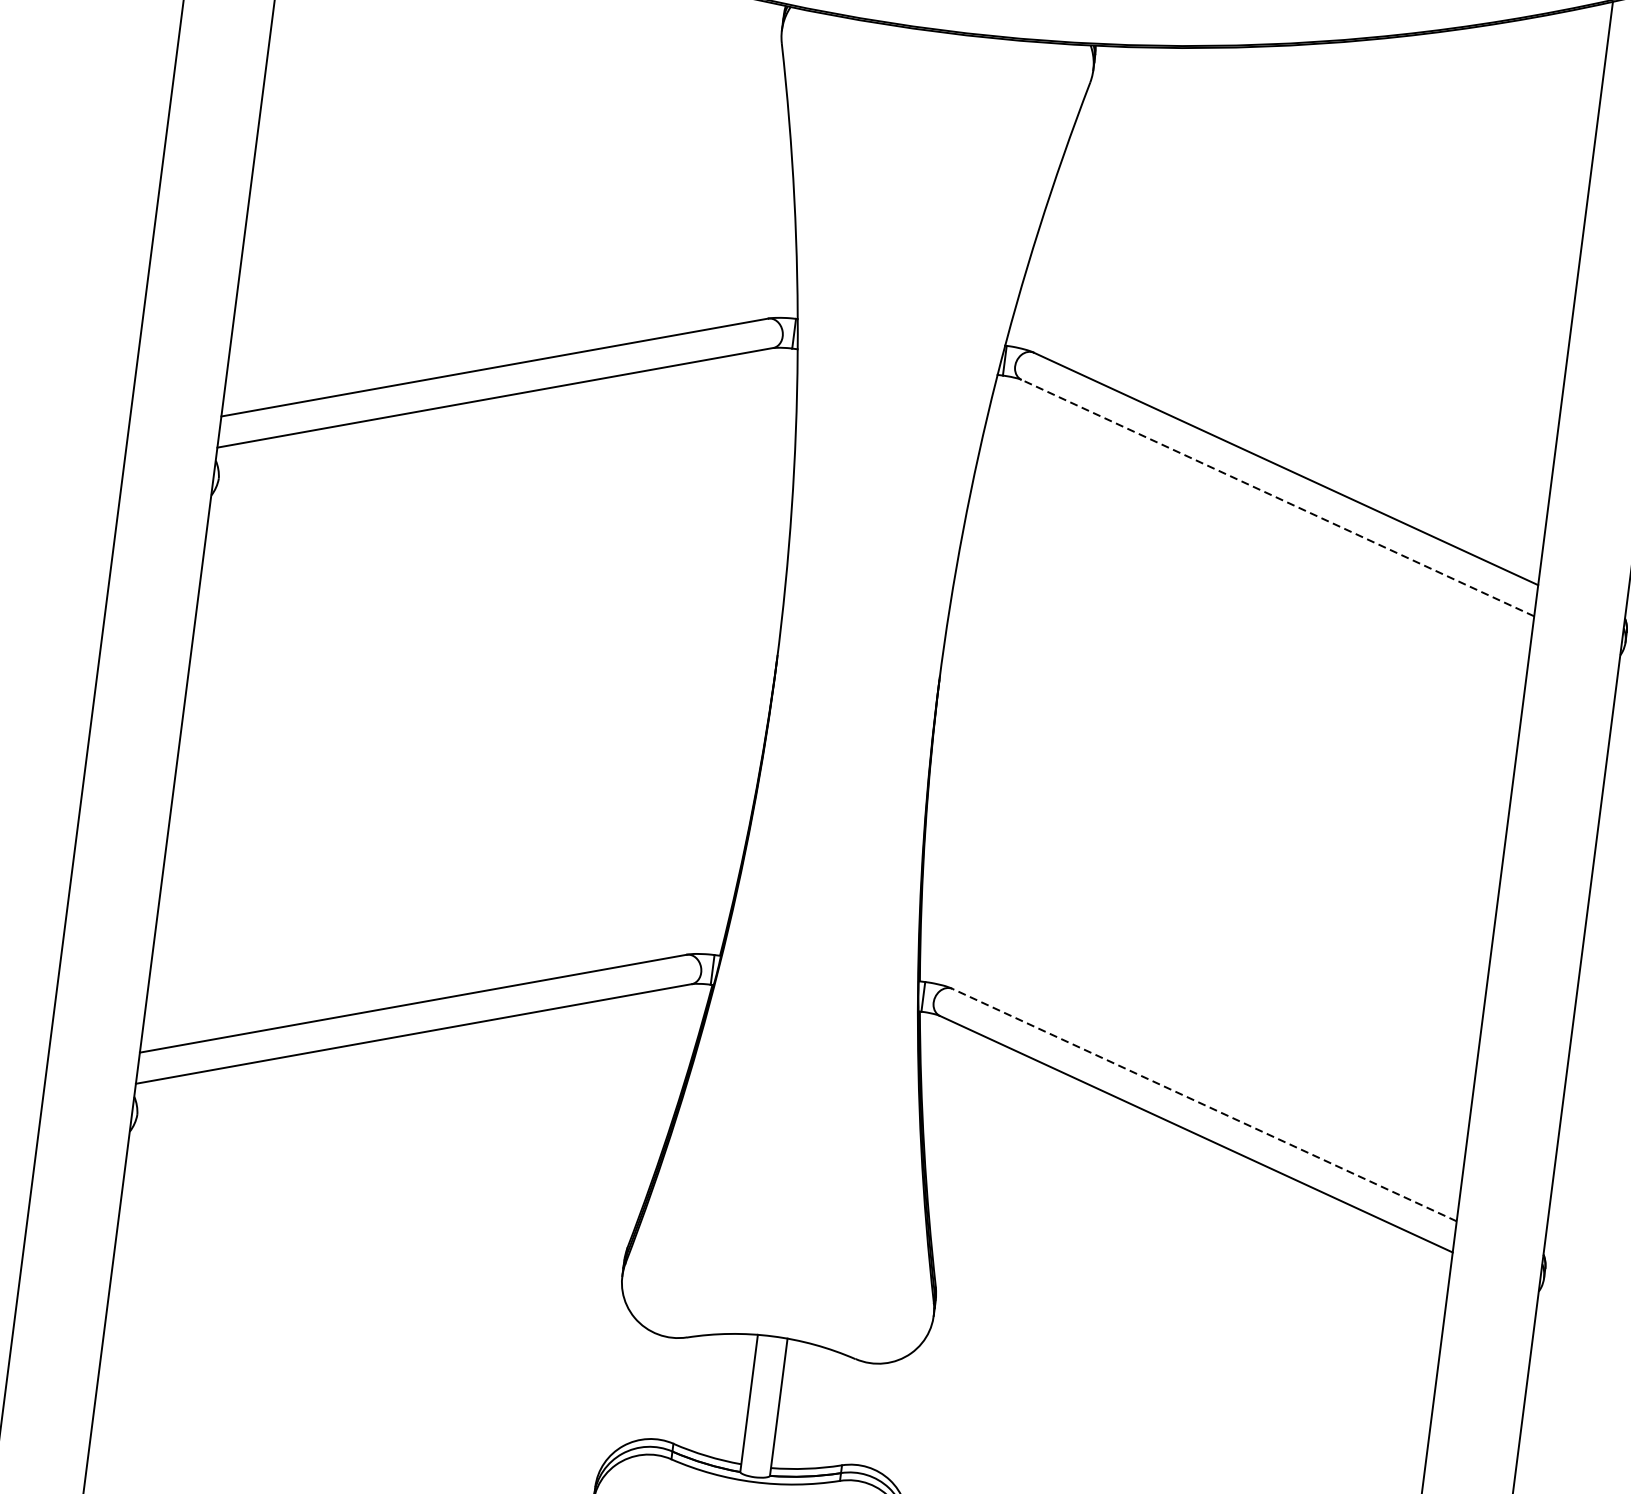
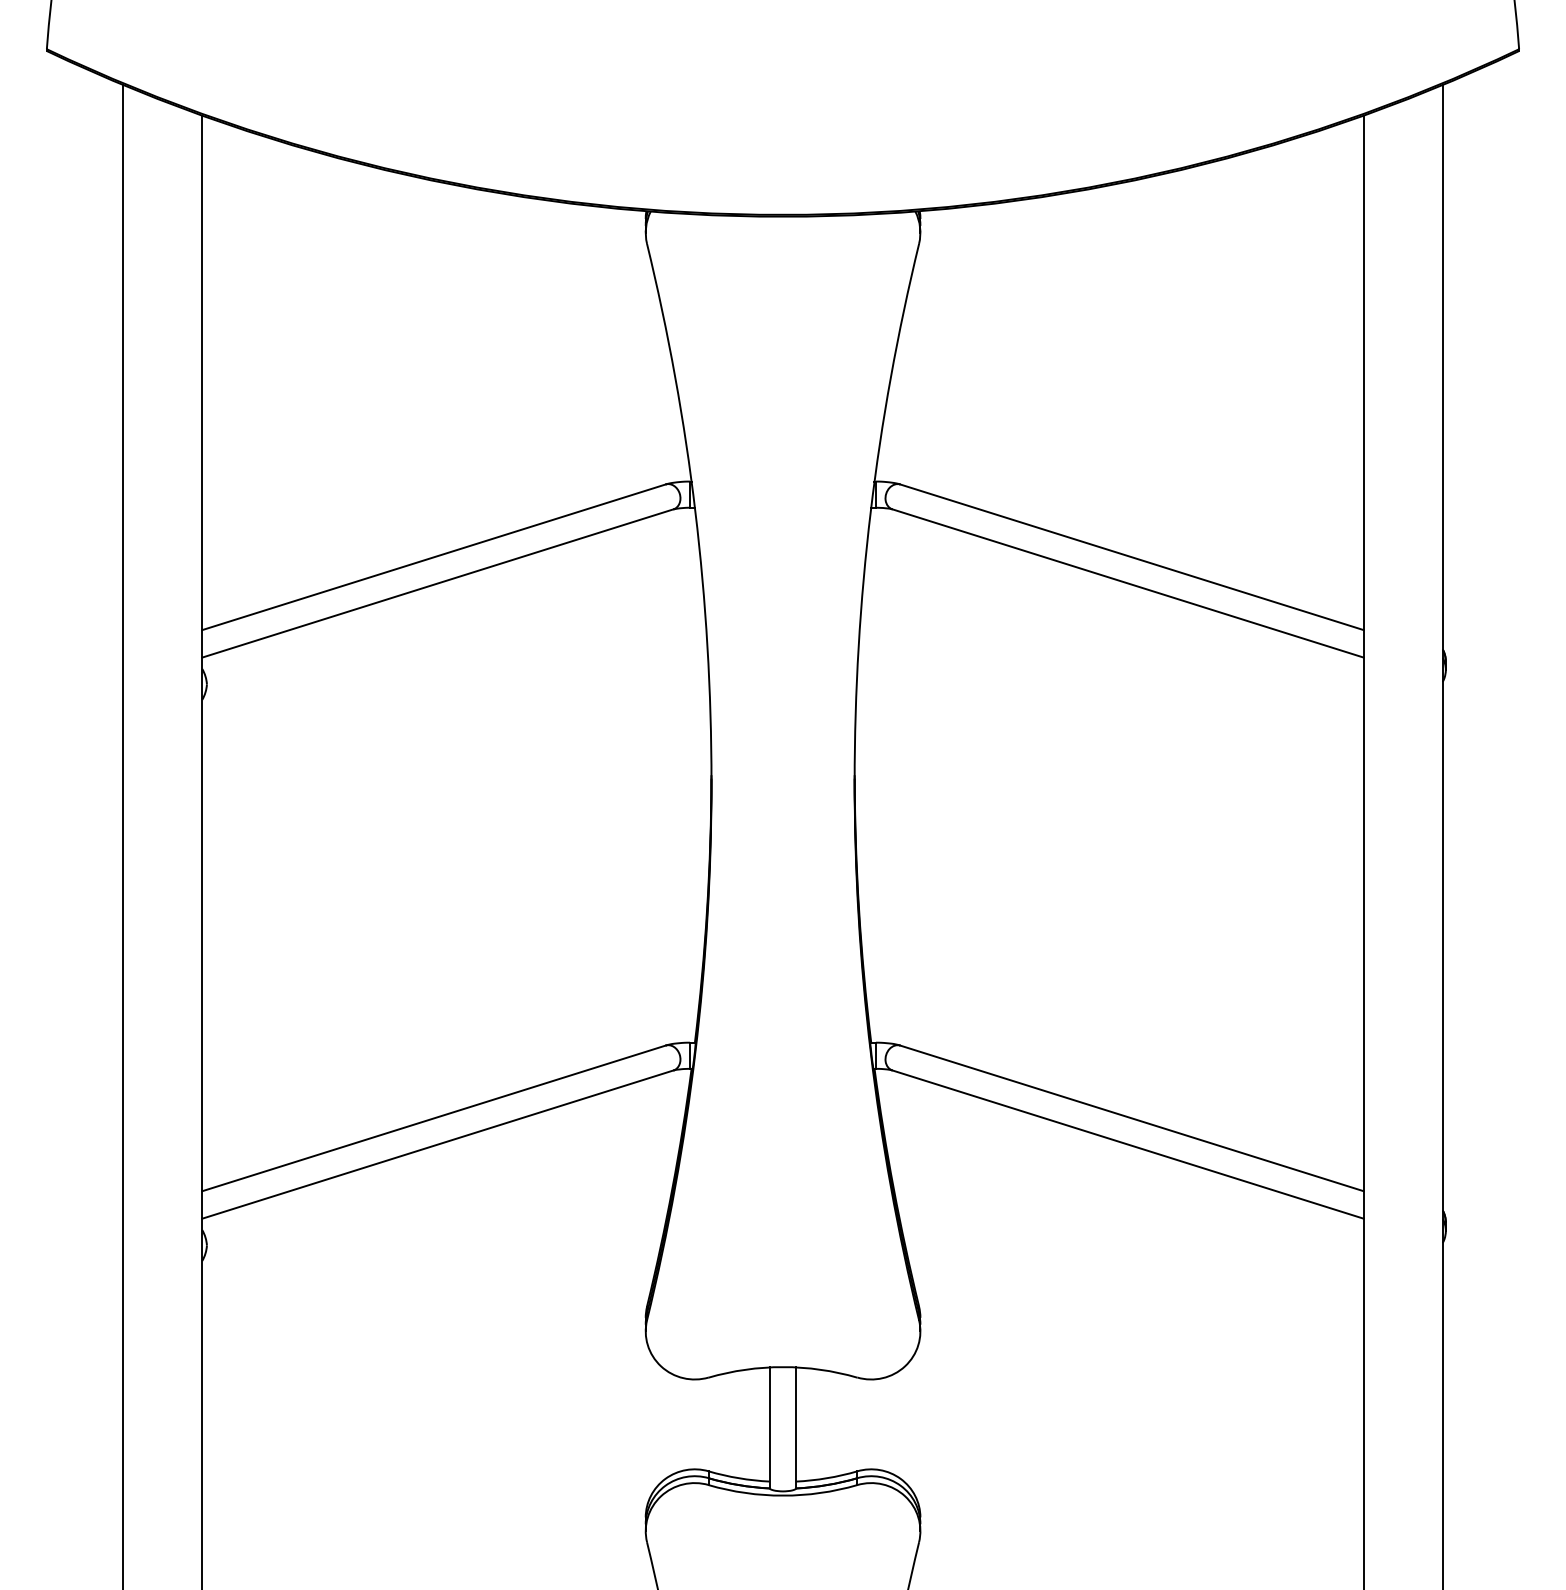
line: (1278, 498) -> (1128, 583), dashed -> solid
line: (1205, 1105) -> (1132, 1118), dashed -> solid

